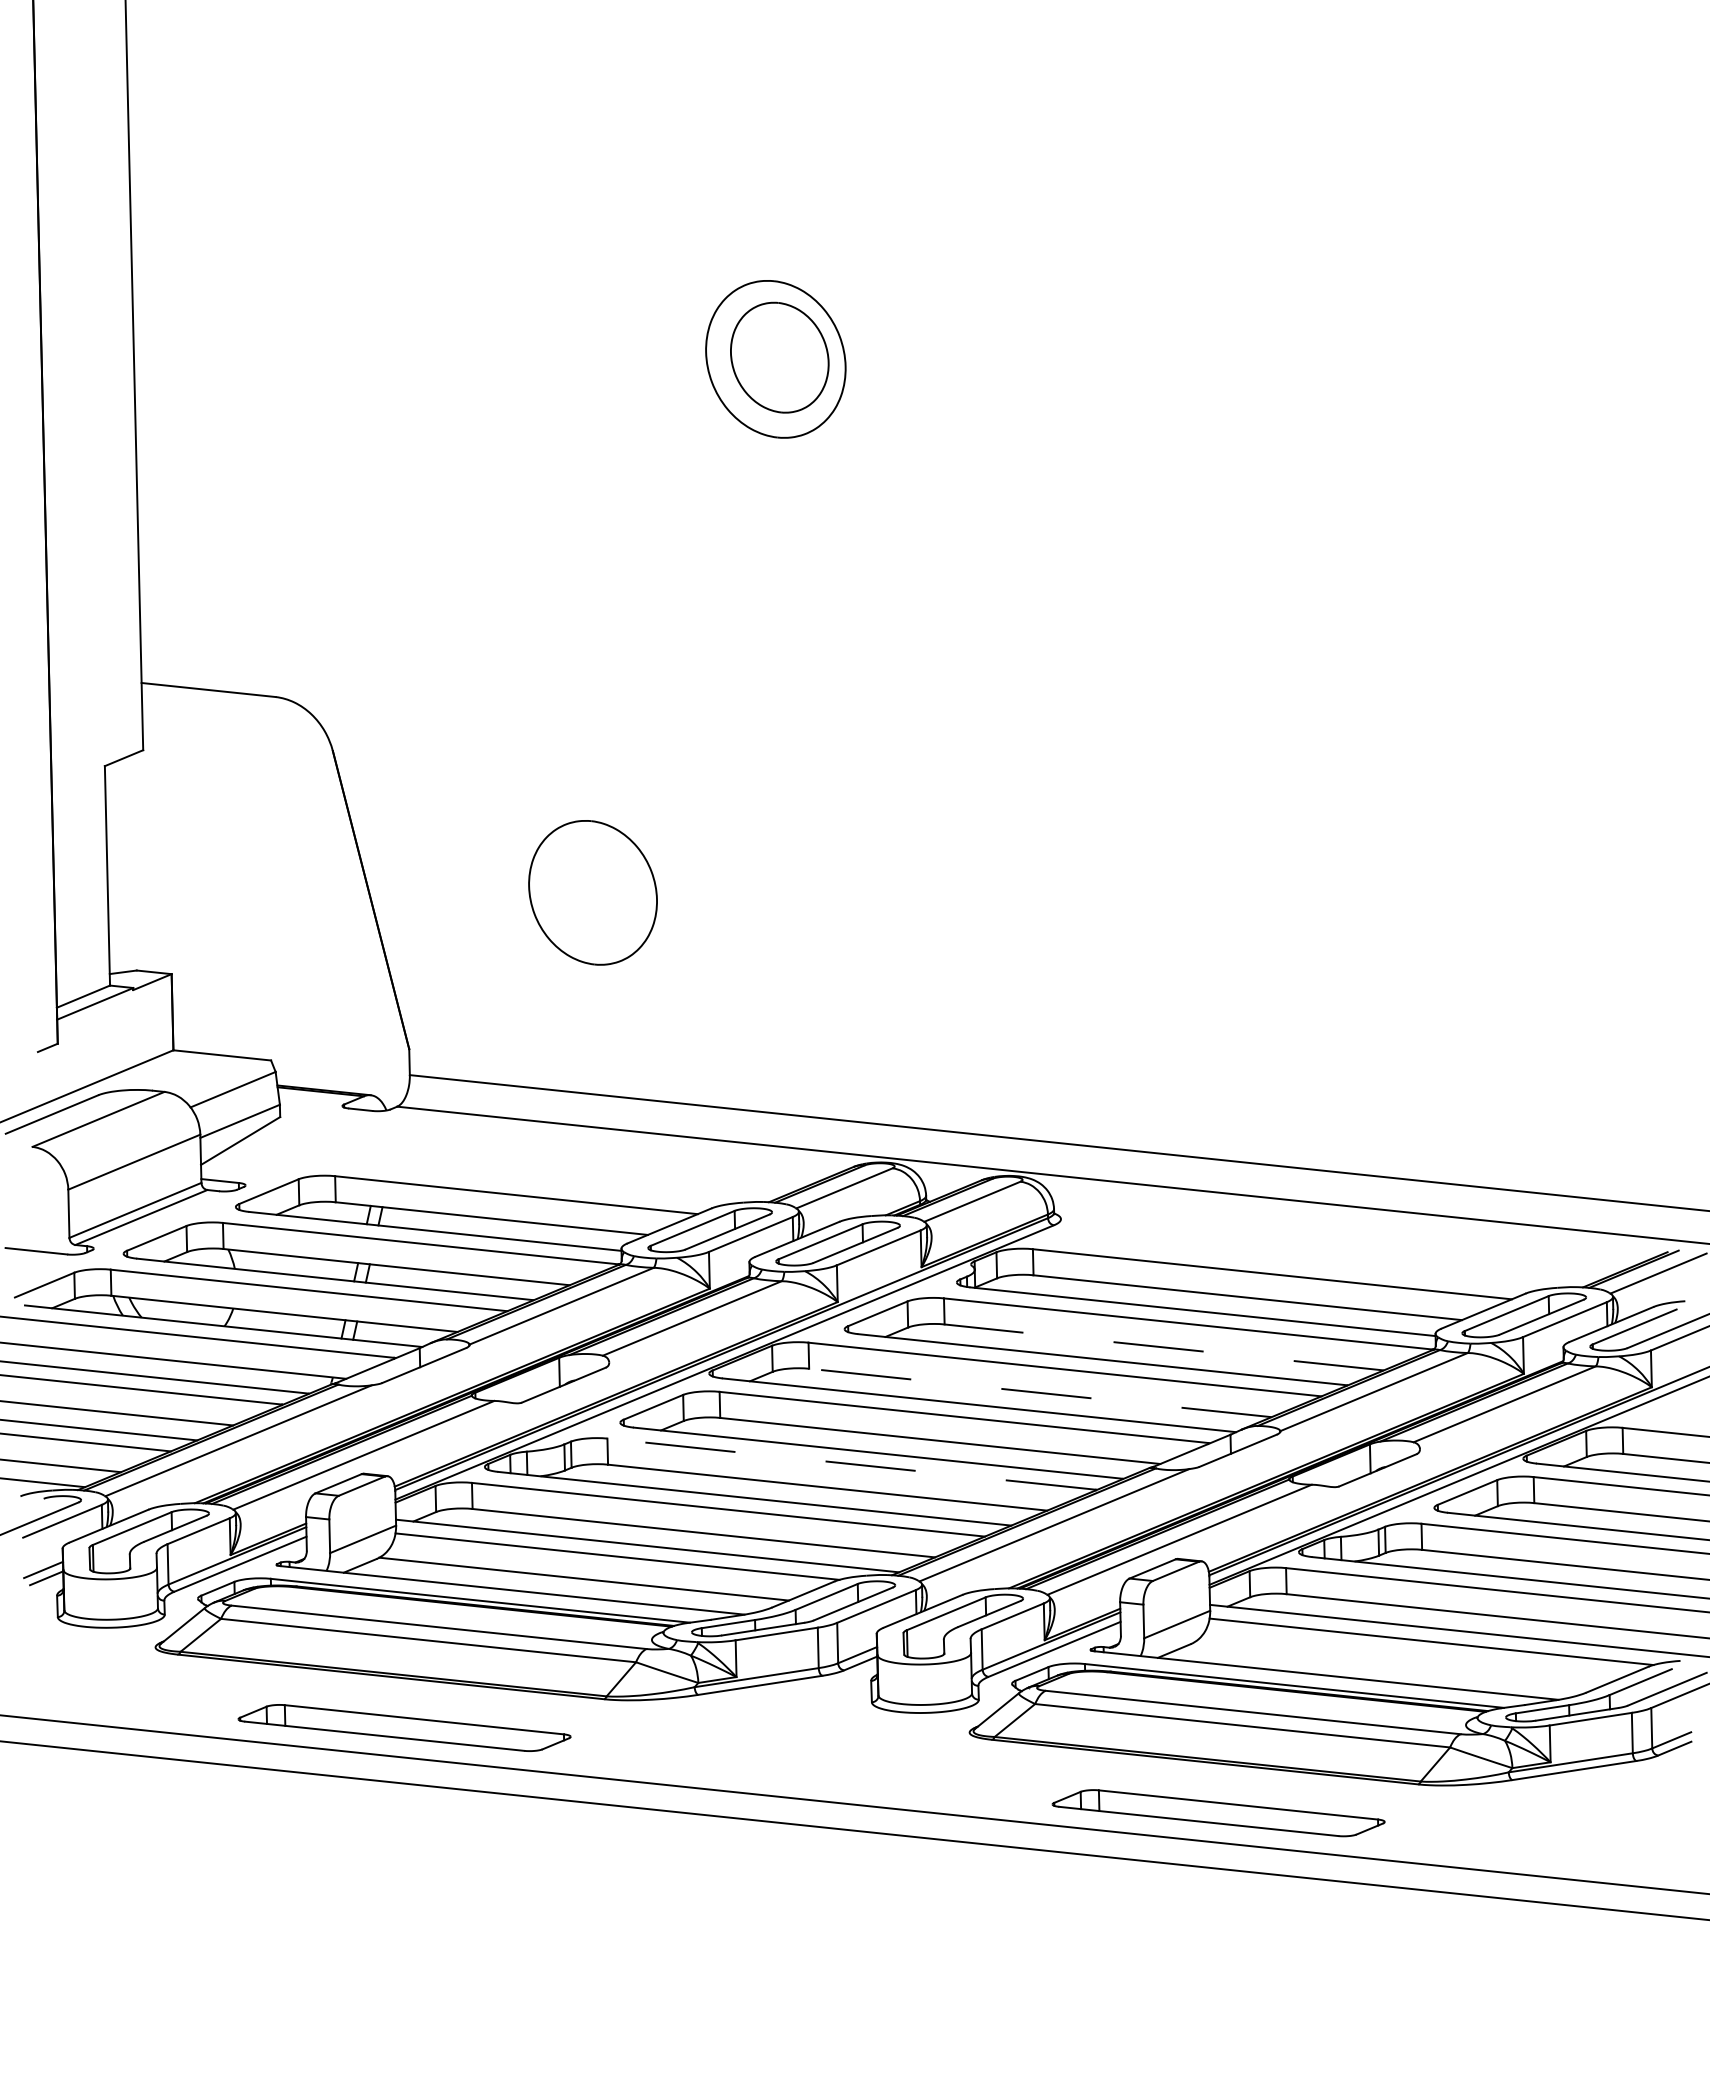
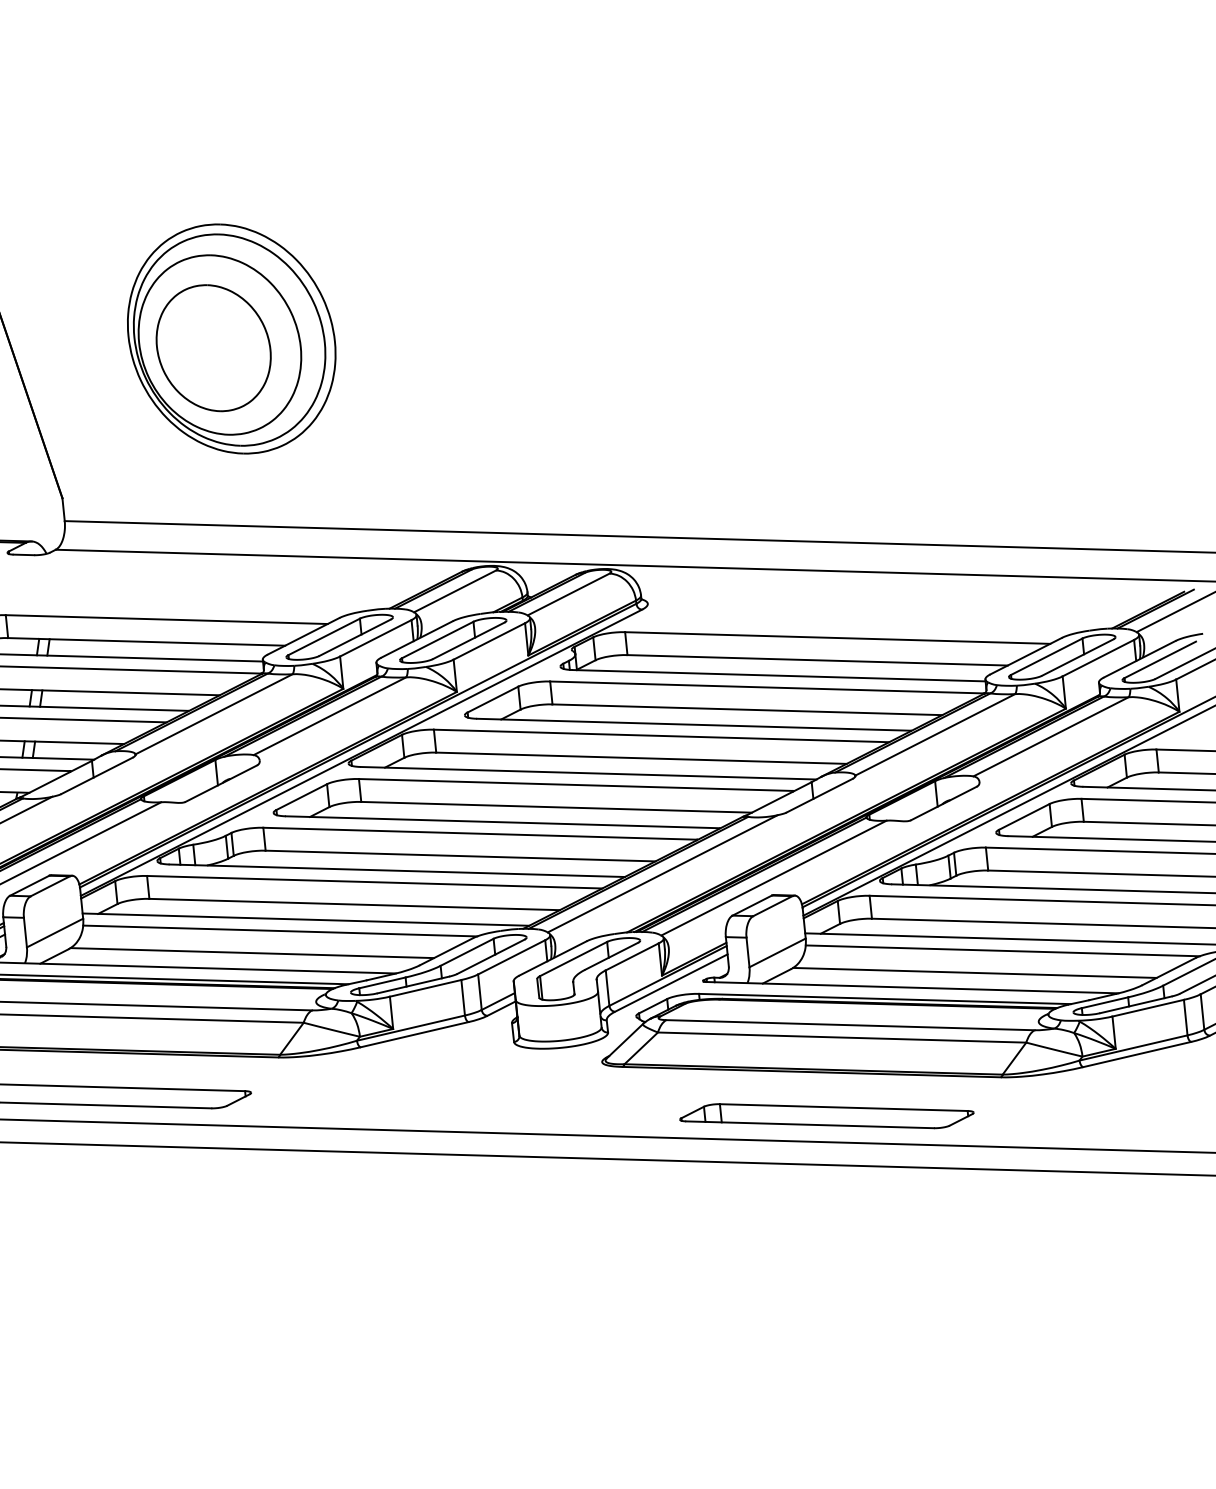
part: (614, 883) -> (231, 338), added
line: (1164, 1347) -> (747, 709), dashed -> solid
line: (1040, 1392) -> (641, 757), dashed -> solid
line: (851, 1464) -> (480, 834), dashed -> solid
line: (1397, 1663) -> (974, 972), added

